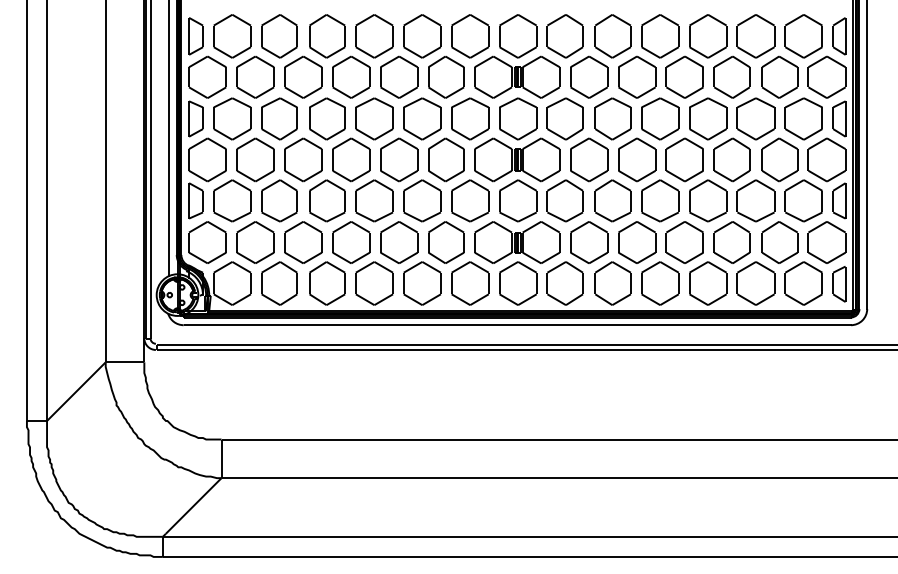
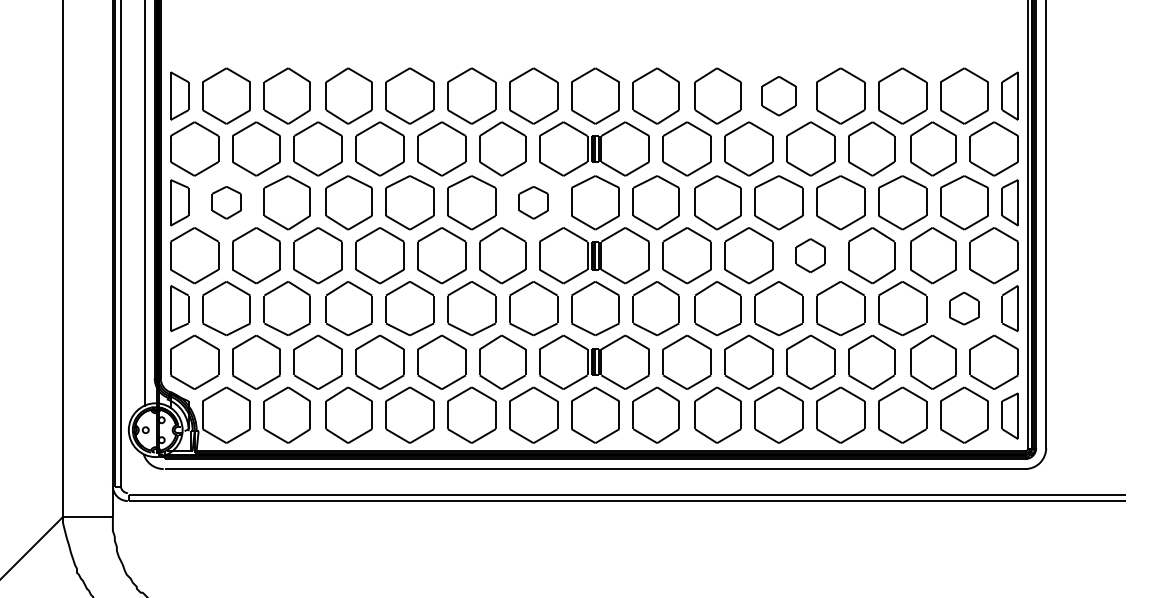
part: (660, 36) -> (779, 96), size x0.7
part: (232, 118) -> (226, 202), size x0.6
part: (470, 118) -> (533, 202), size x0.6
part: (684, 159) -> (810, 255), size x0.6
part: (803, 200) -> (963, 308), size x0.6

